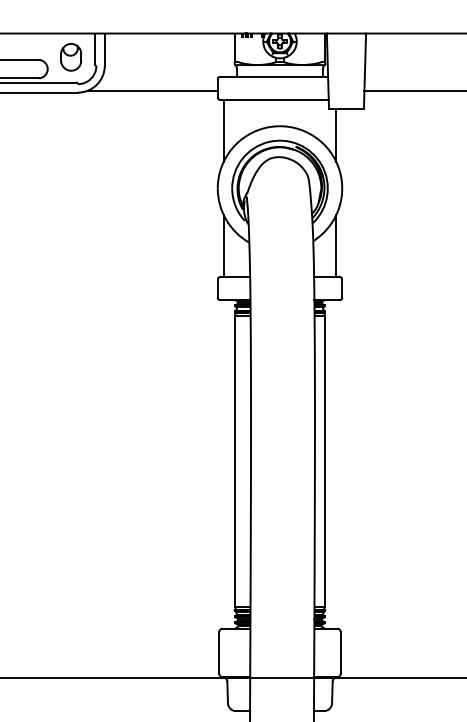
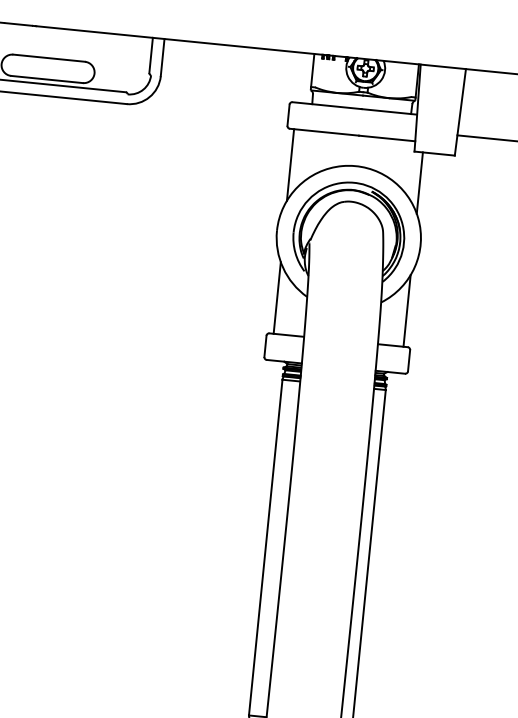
part: (71, 57) -> (123, 62), removed
line: (151, 91) -> (211, 111), removed

